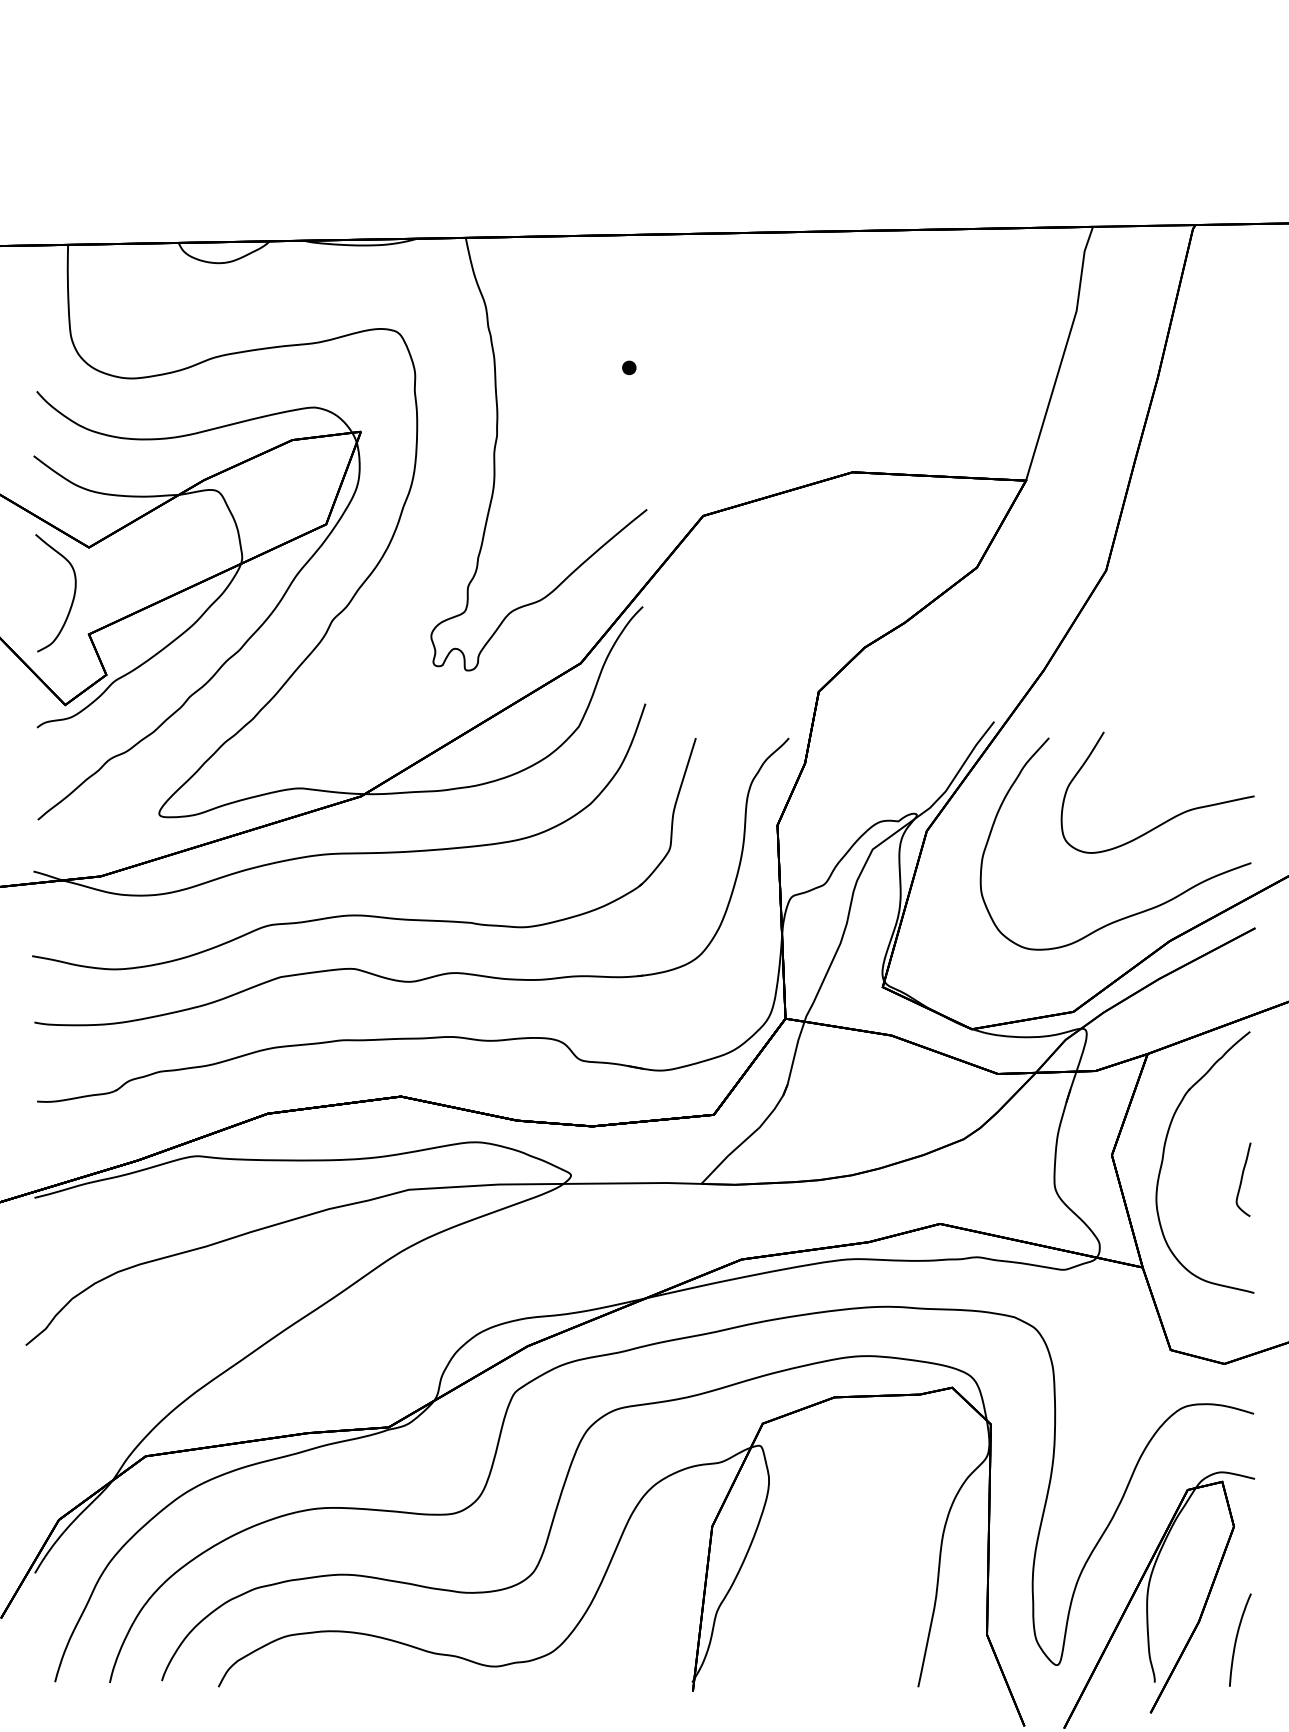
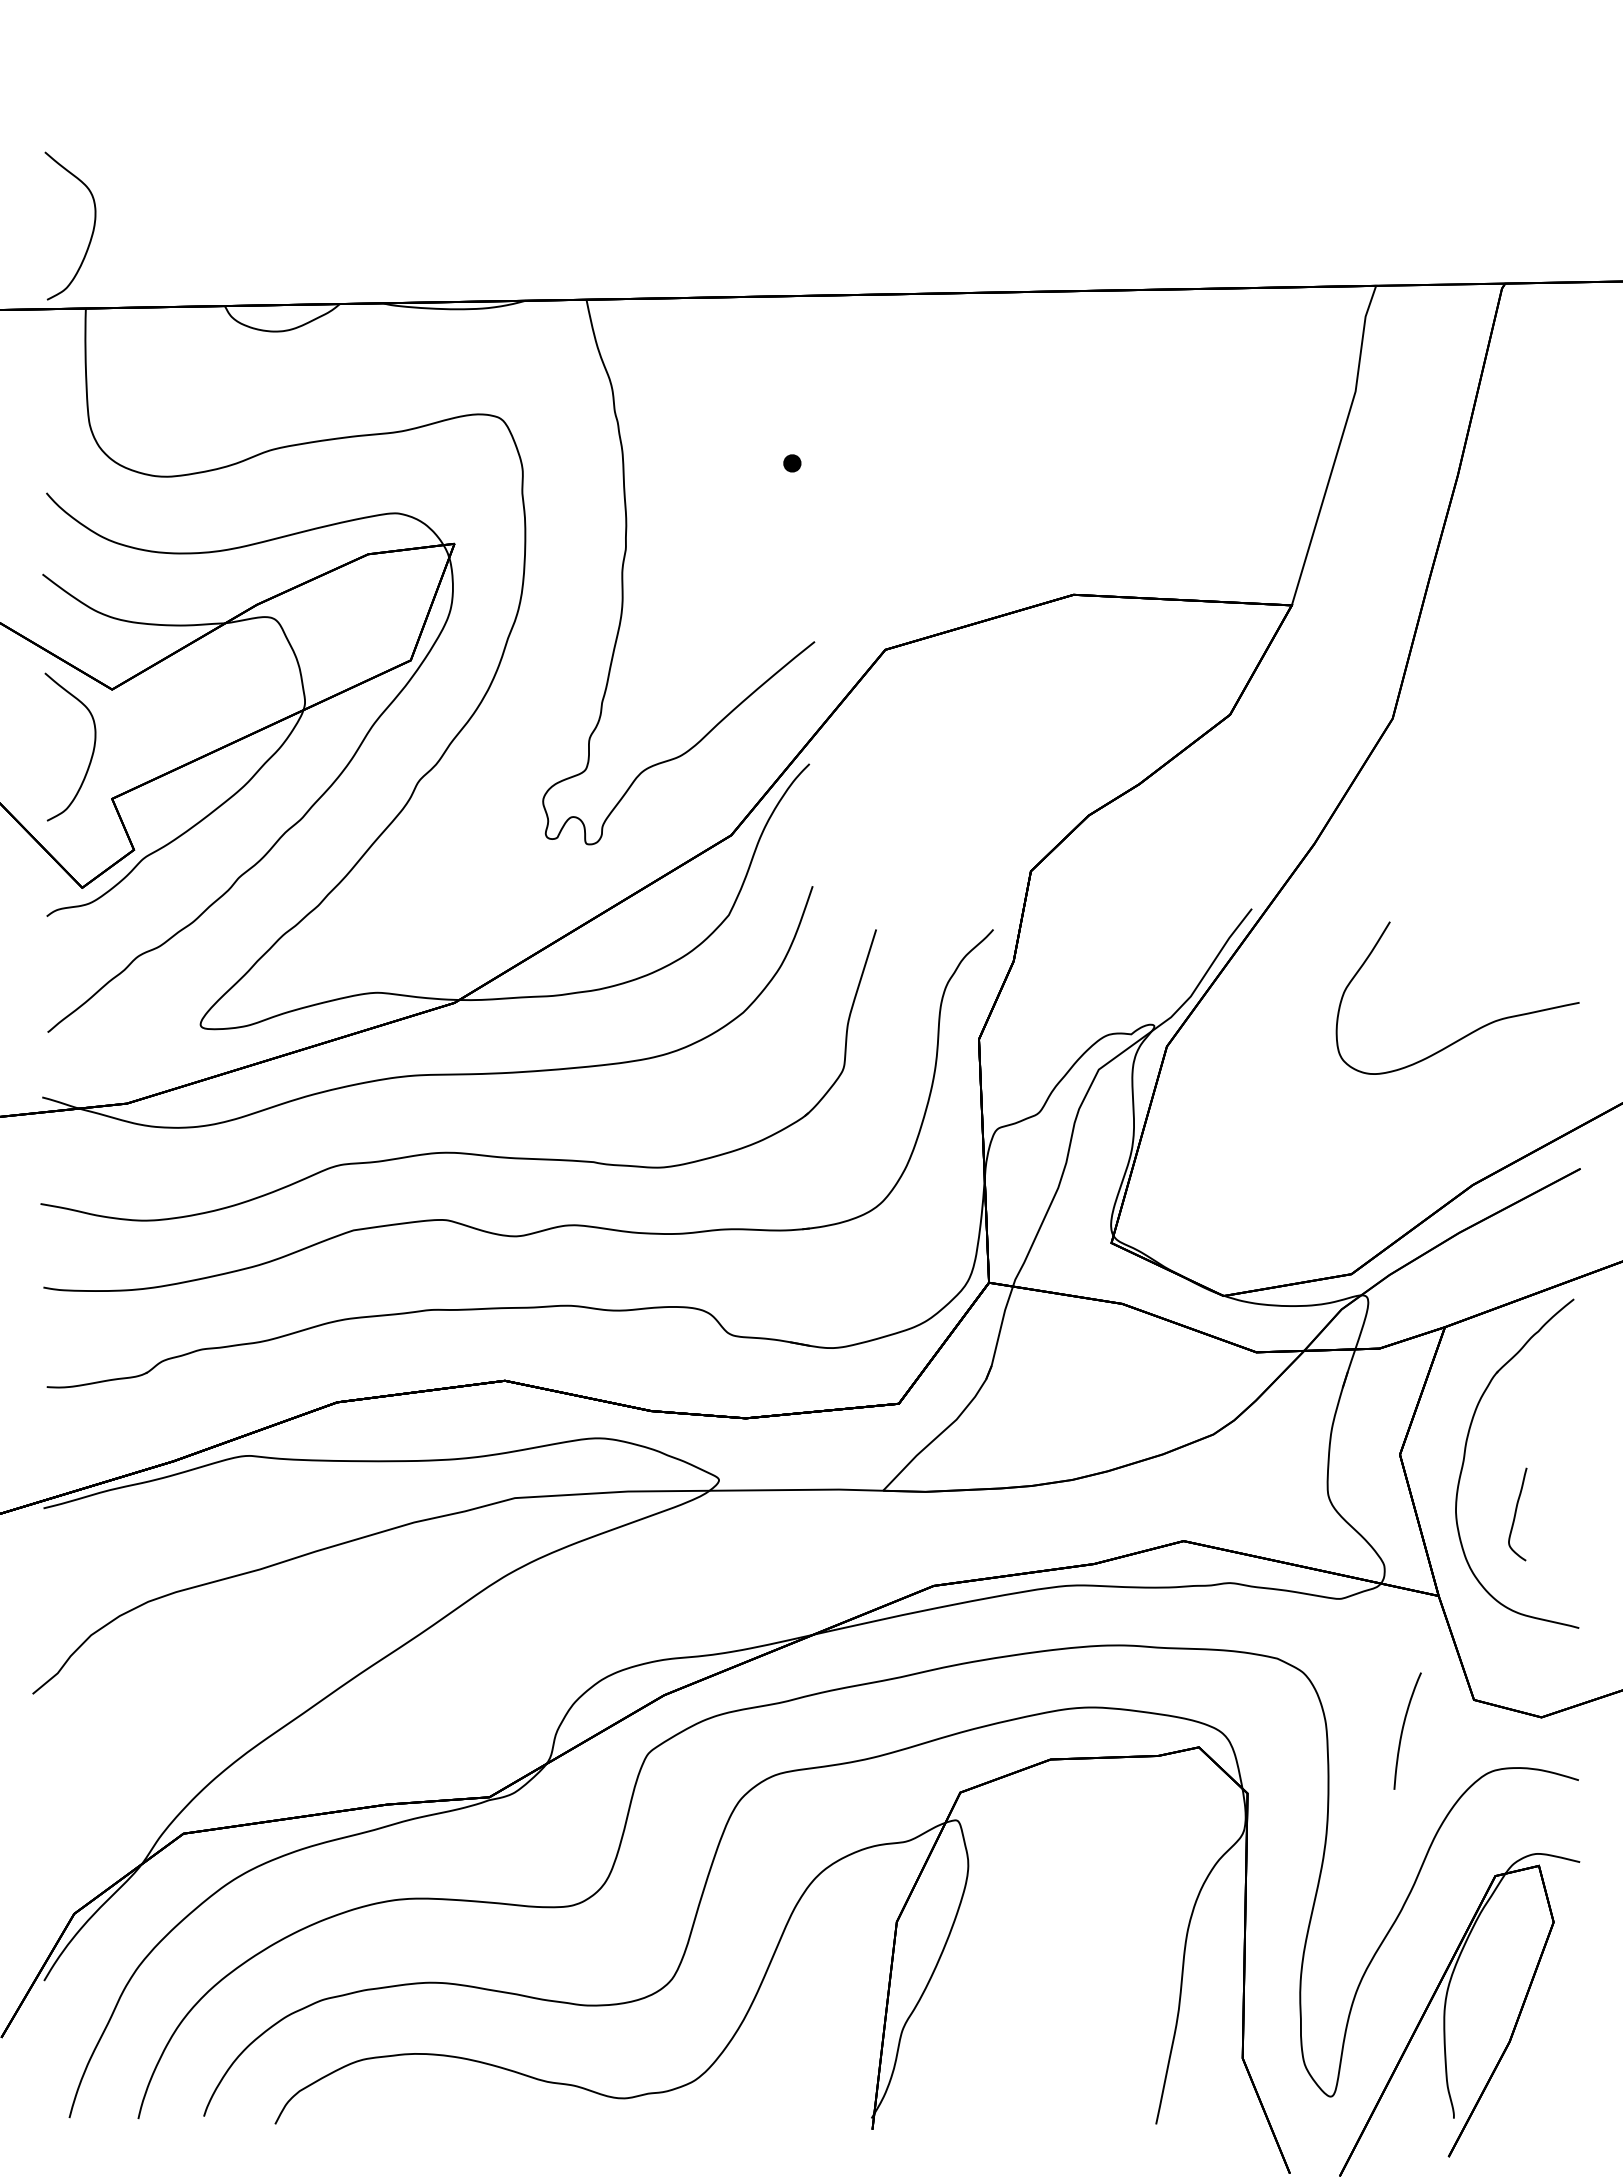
curve: (73, 182) -> (92, 229), added
curve: (1139, 912) -> (1434, 1148), removed
curve: (1242, 1179) -> (1516, 1514), moved
curve: (1237, 1639) -> (1403, 1730), moved

